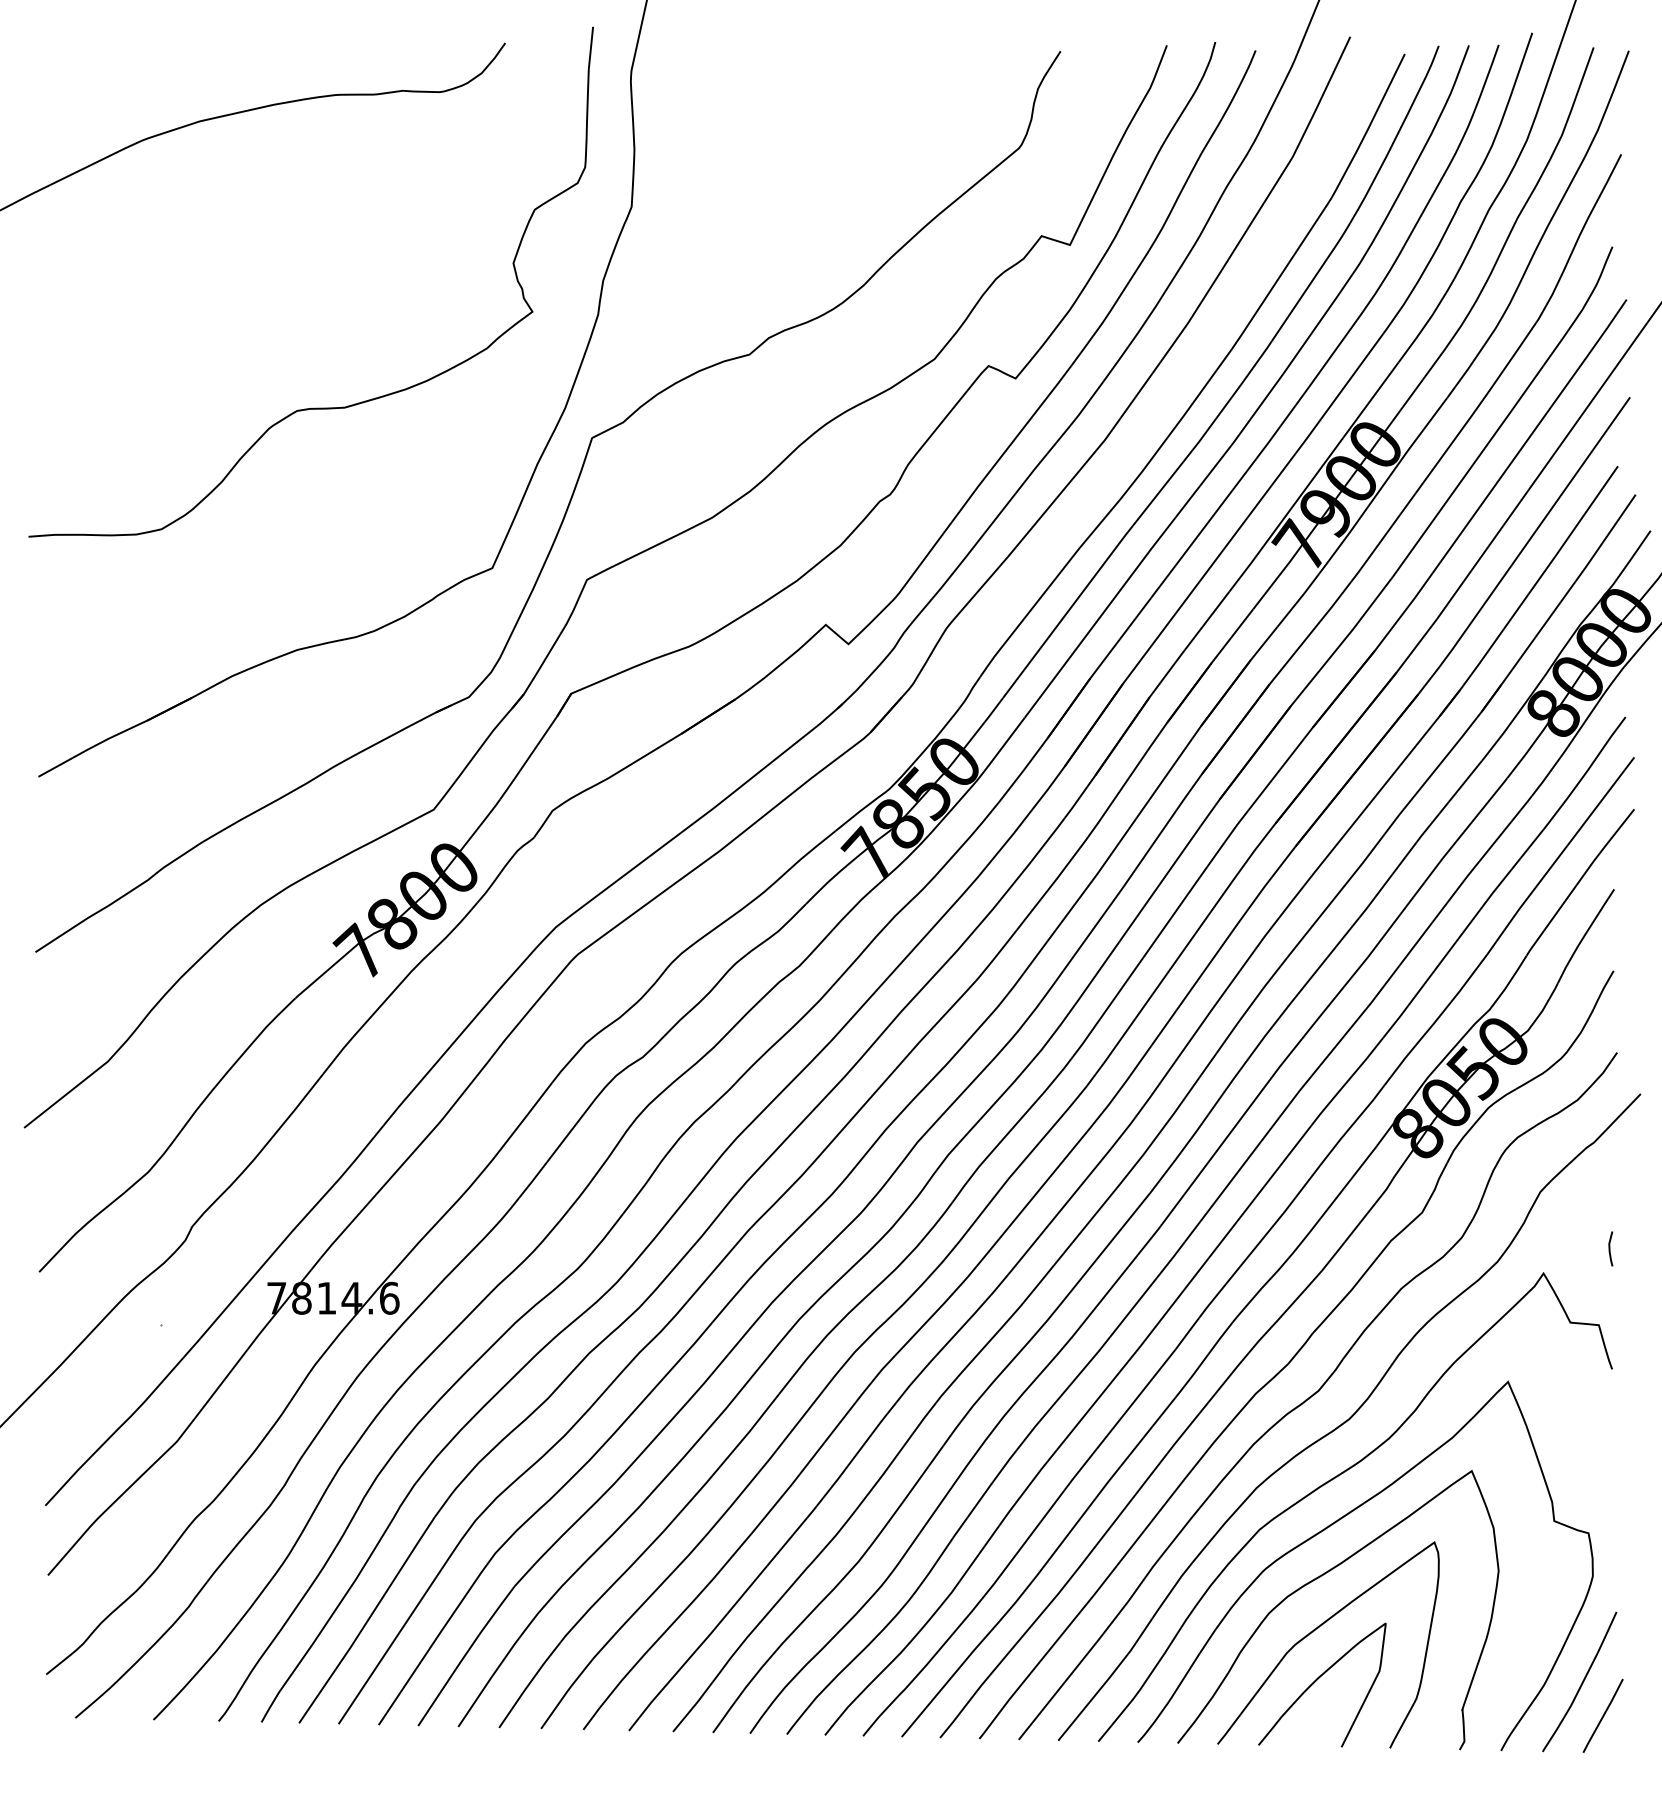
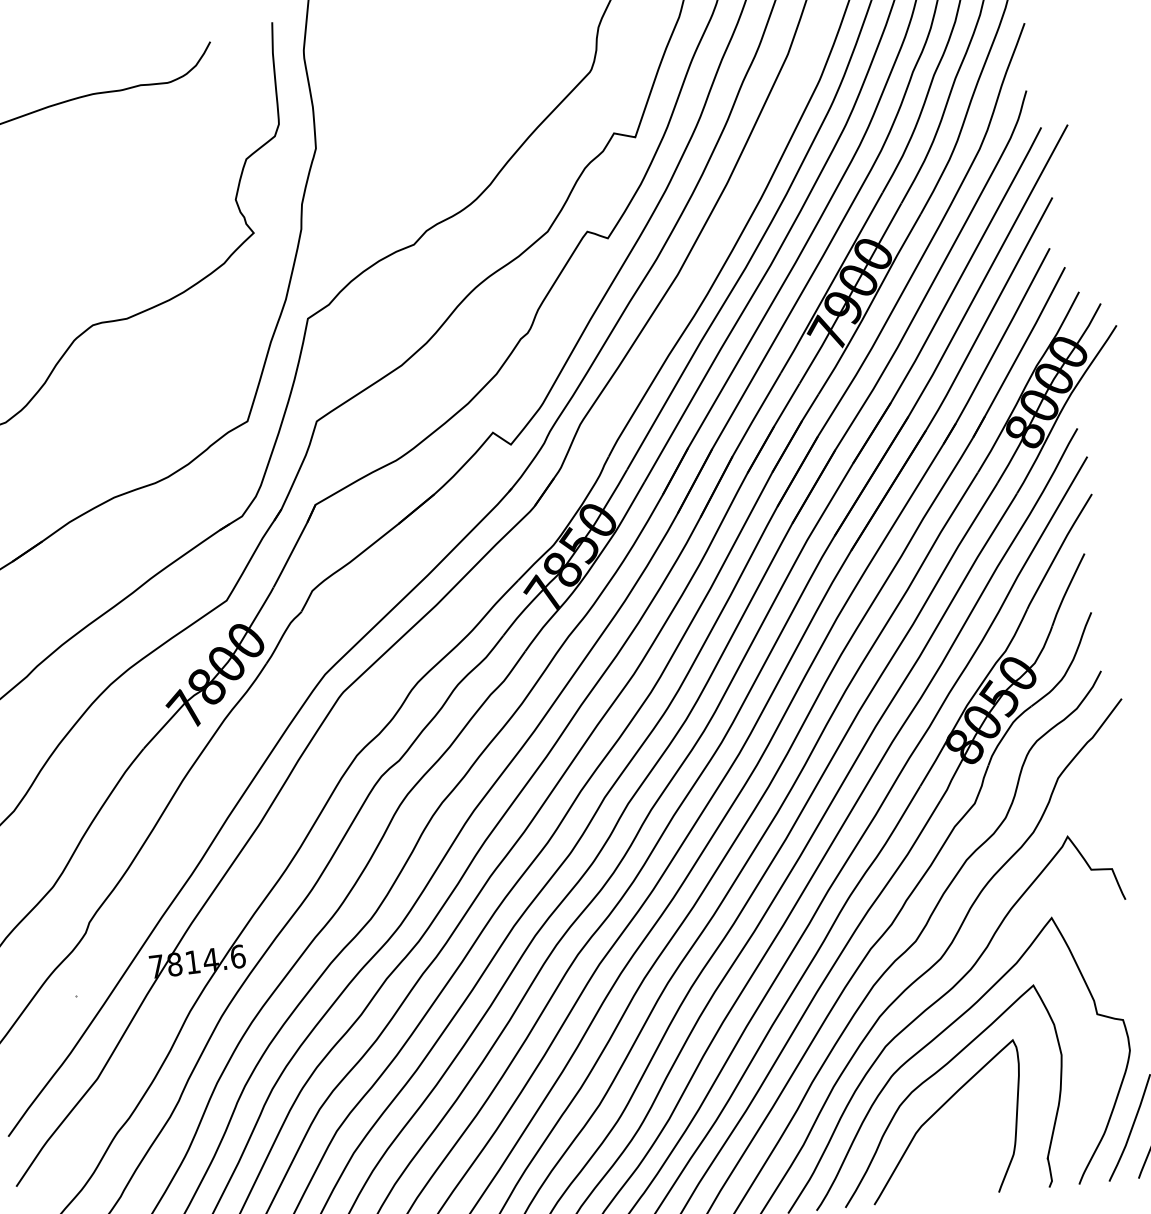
line: (1610, 1248) -> (1113, 812), removed
curve: (1318, 1679) -> (941, 1149), removed

